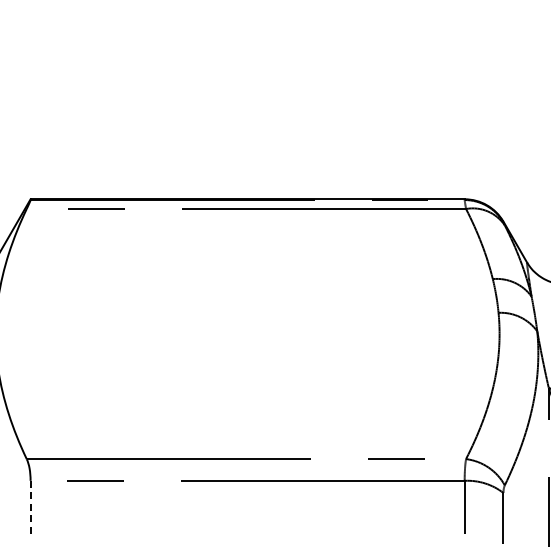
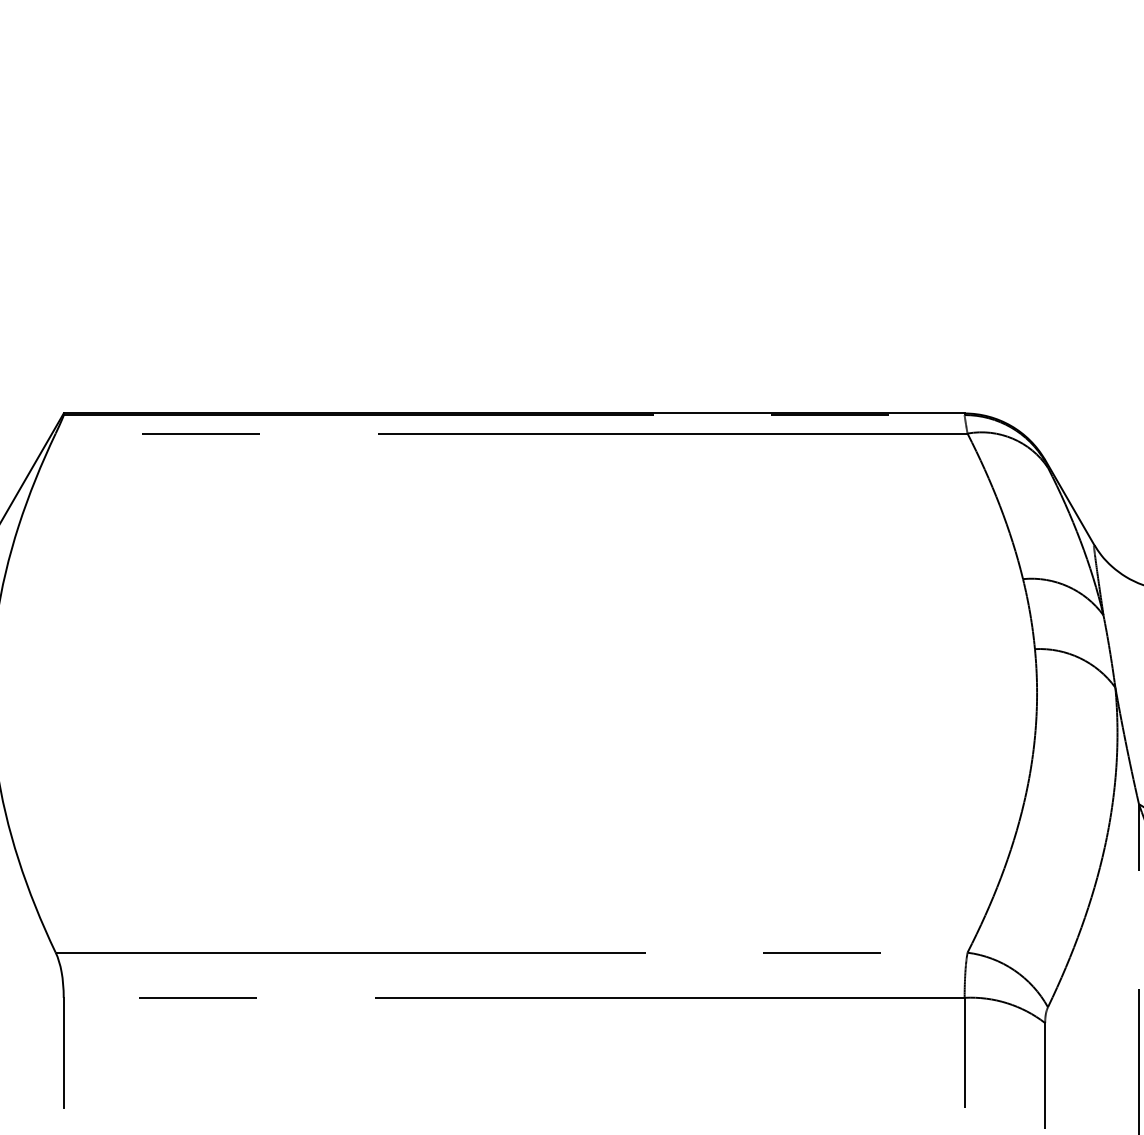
line: (30, 507) -> (63, 1053), dashed -> solid

